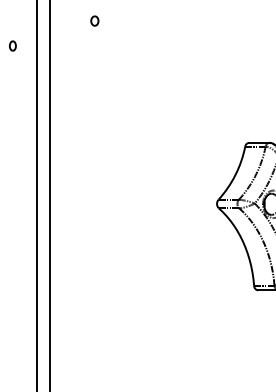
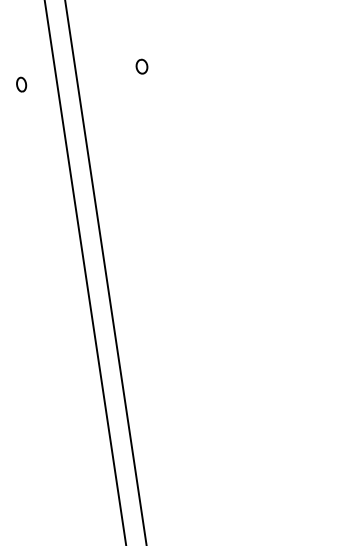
part: (94, 20) -> (141, 65), moved
part: (12, 45) -> (20, 83), moved

